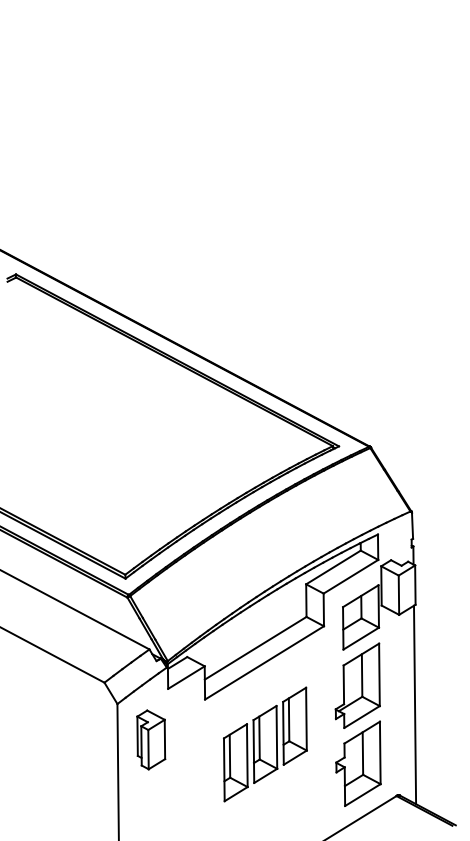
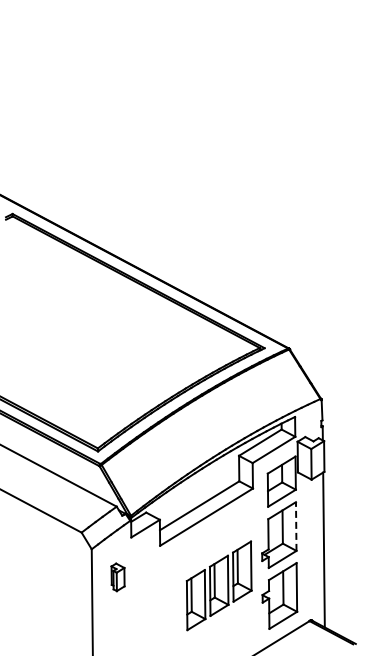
line: (379, 674) -> (296, 526), solid -> dashed
part: (150, 740) -> (117, 577), size x0.6
part: (264, 744) -> (218, 585), moved

